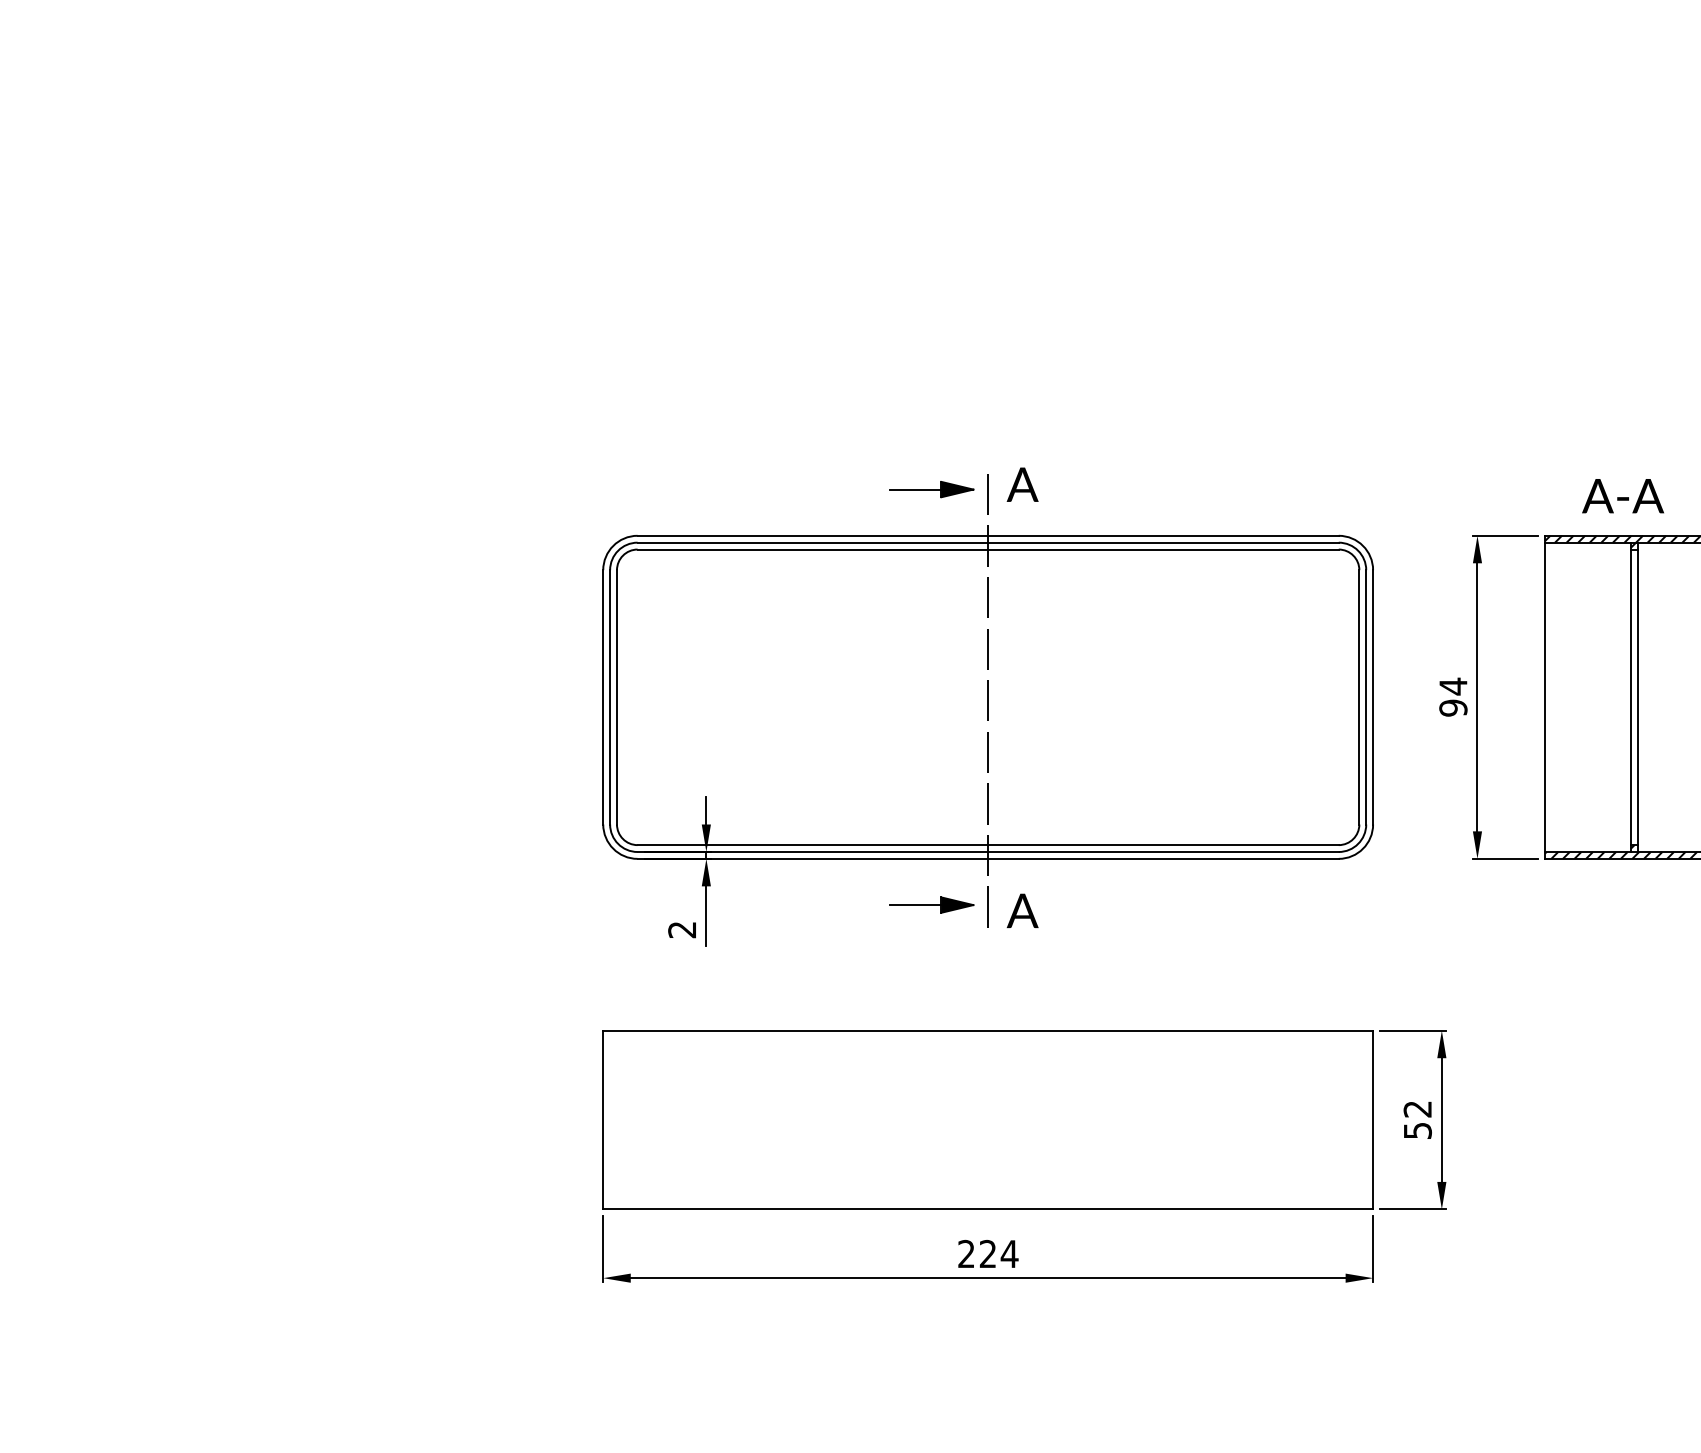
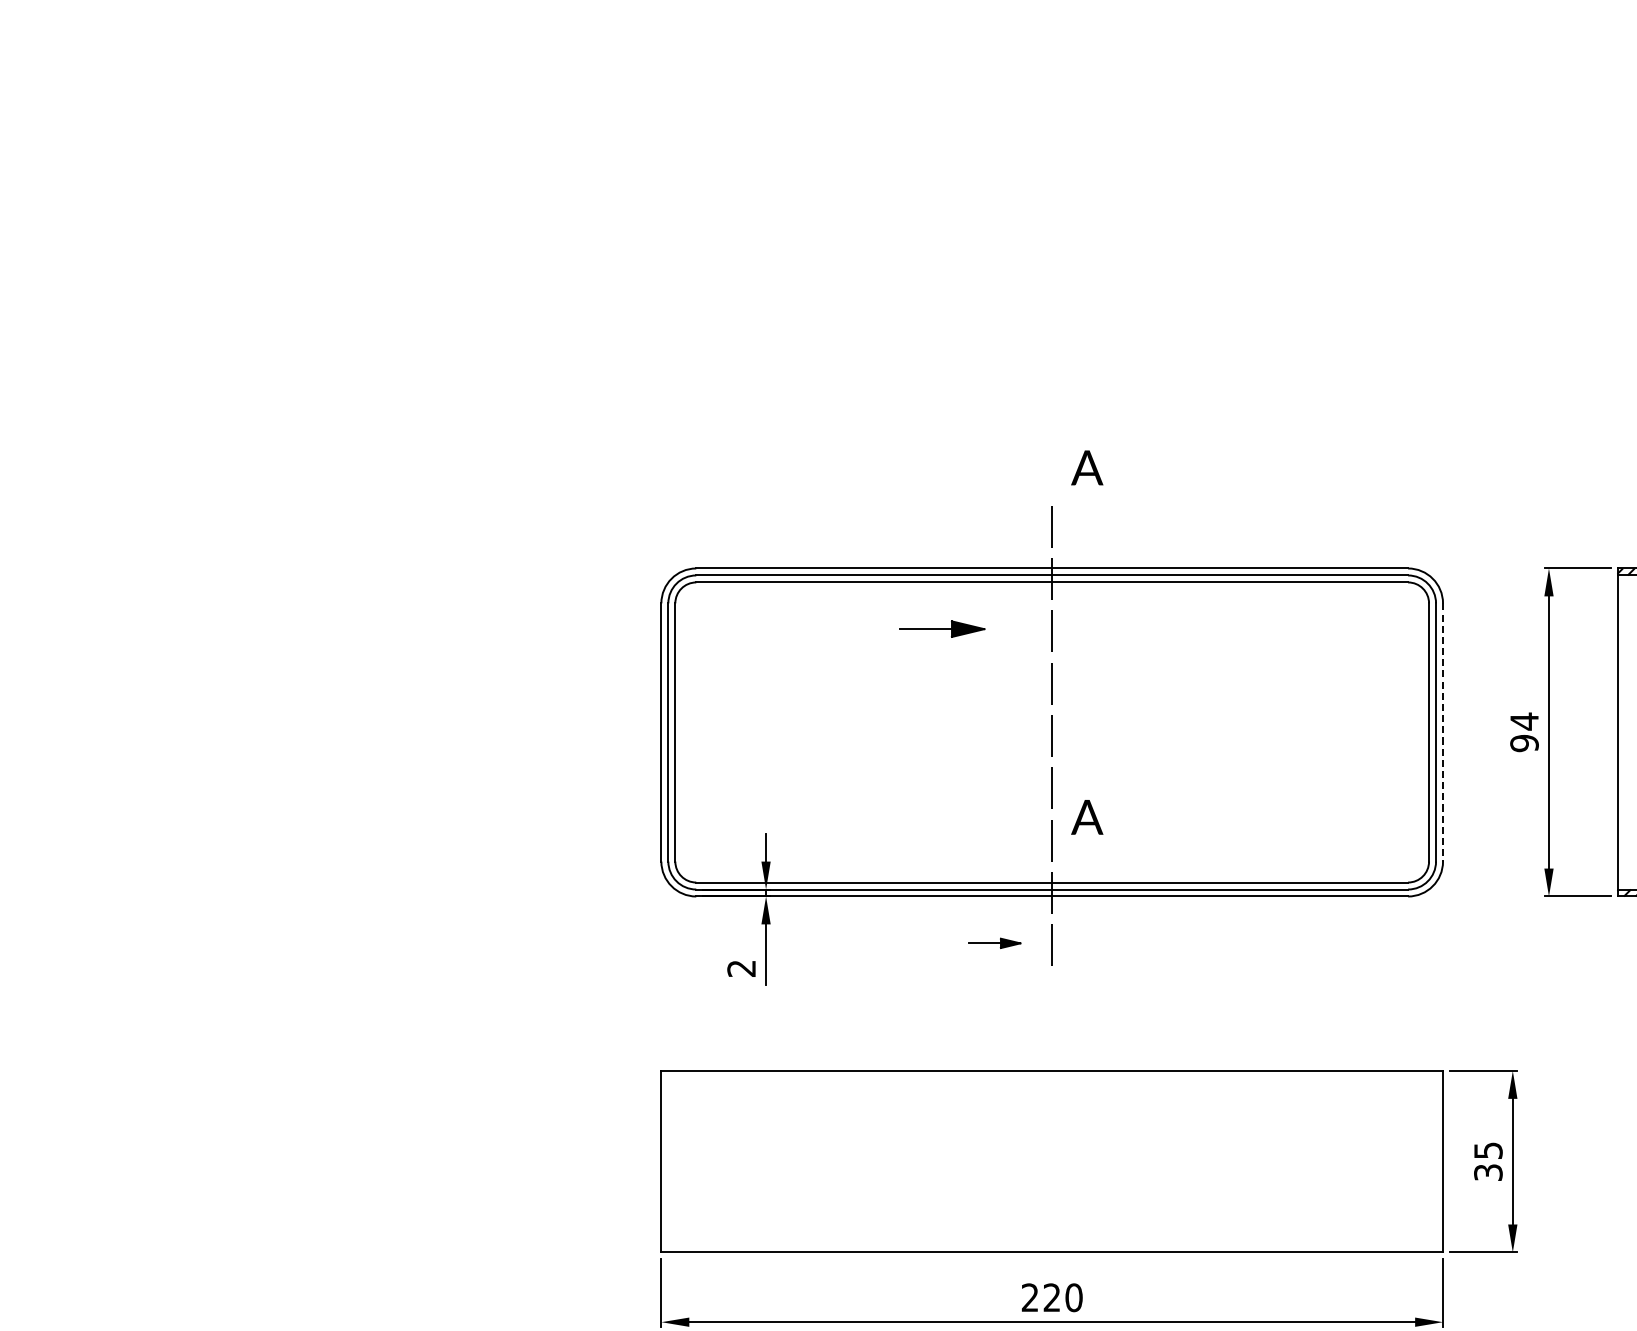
text: (1022, 484) -> (1087, 467), moved
part: (931, 489) -> (941, 629), moved
line: (1373, 697) -> (1443, 732), solid -> dashed
part: (931, 904) -> (994, 942), size x0.6
text: (1022, 910) -> (1087, 816), moved
text: (1417, 1119) -> (1488, 1161), 52 -> 35
text: (1009, 1253) -> (1073, 1297), 224 -> 220

